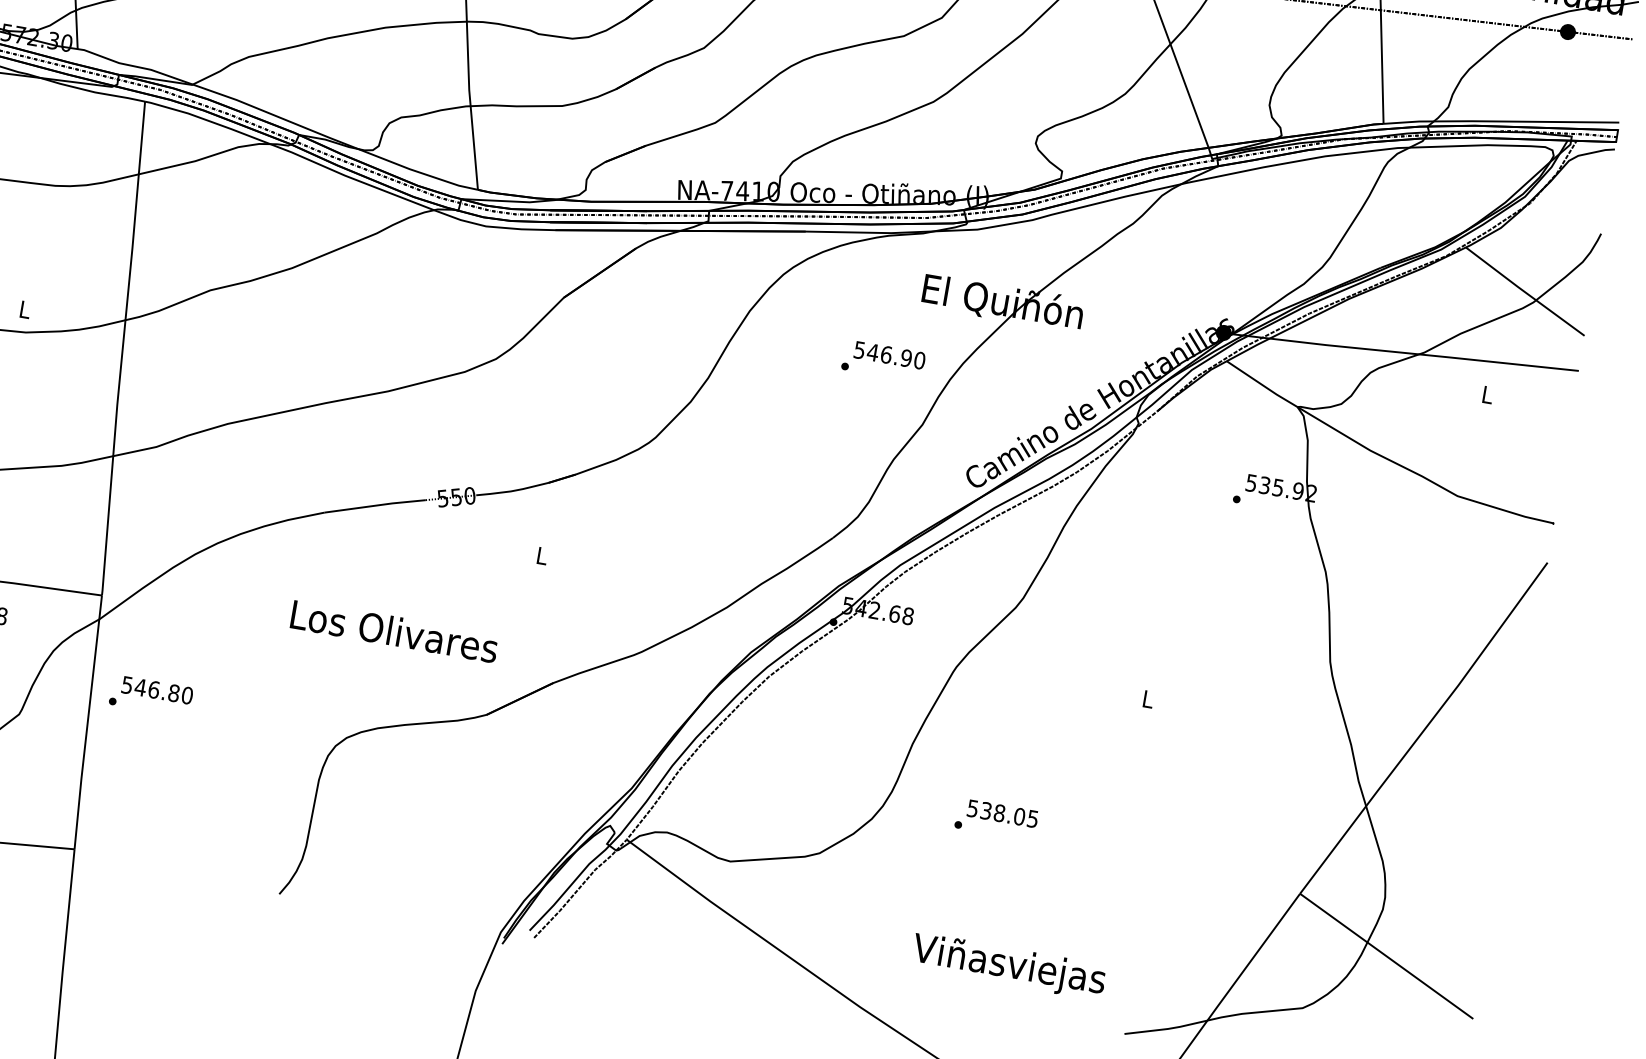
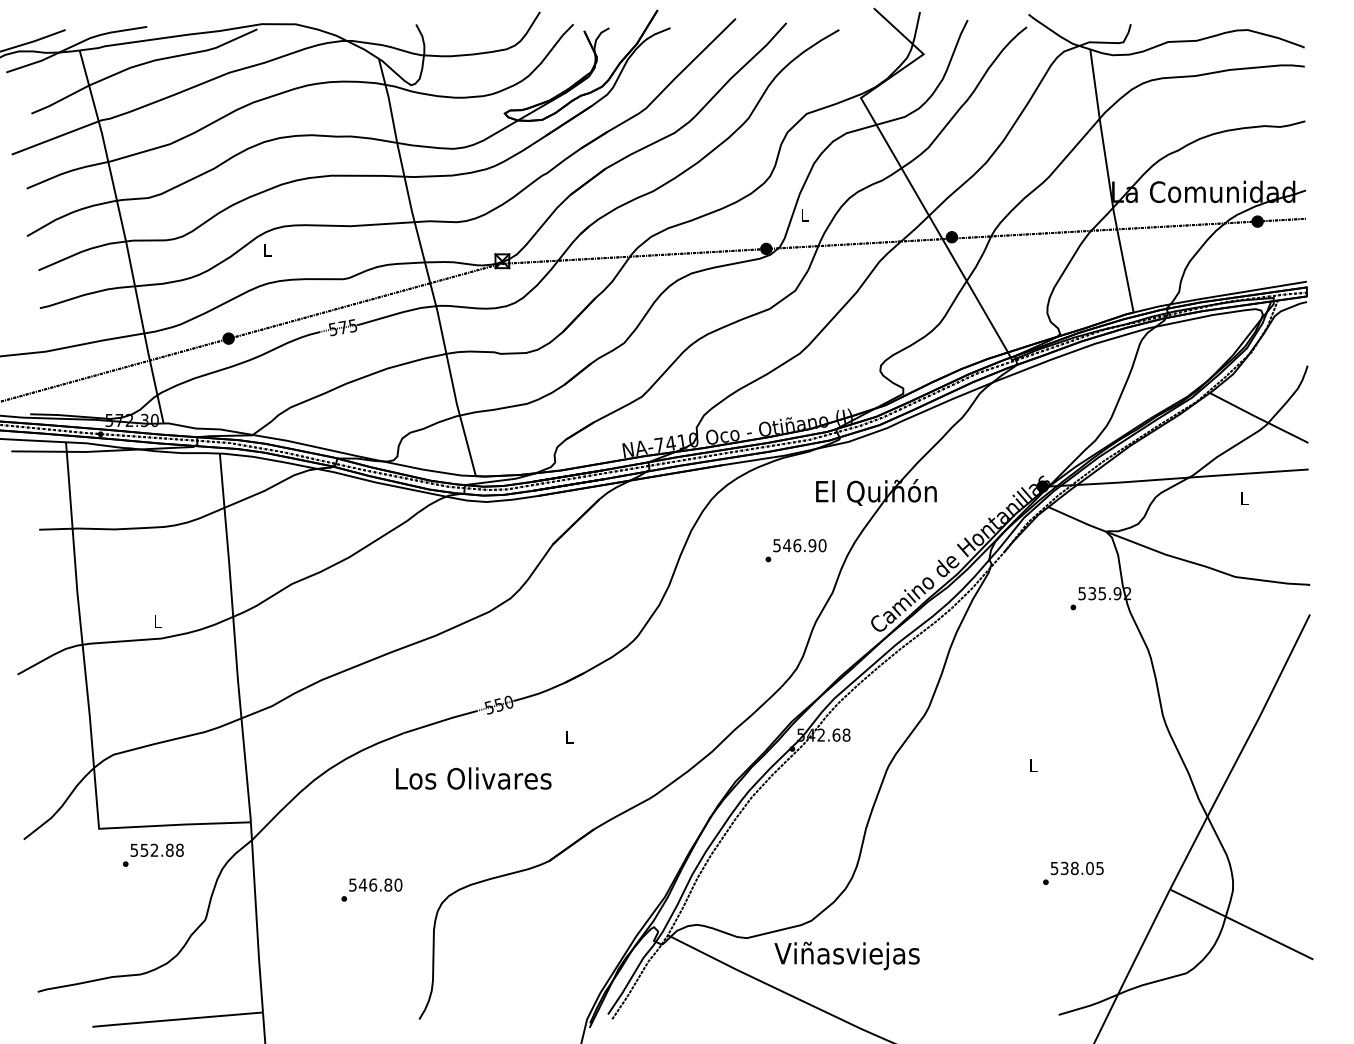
text: (394, 631) -> (473, 778), moved
text: (150, 695) -> (371, 889), moved
text: (996, 818) -> (1073, 872), moved
text: (1008, 965) -> (846, 955), moved

